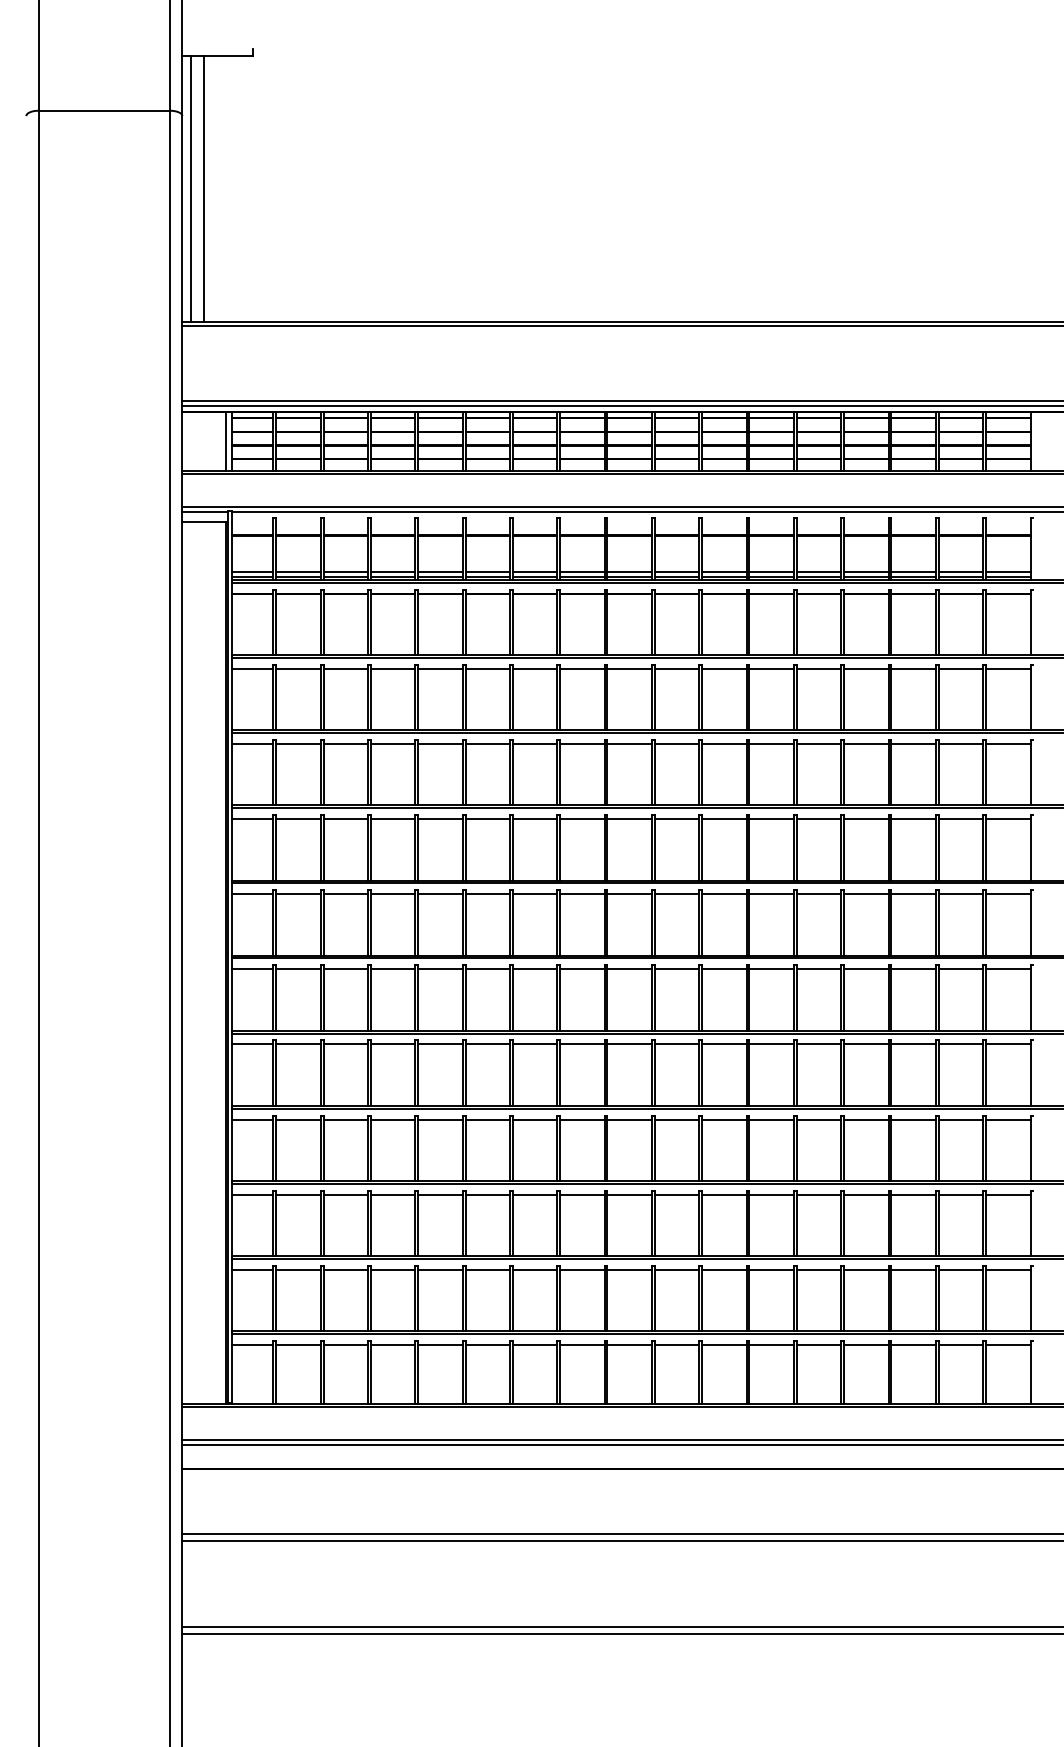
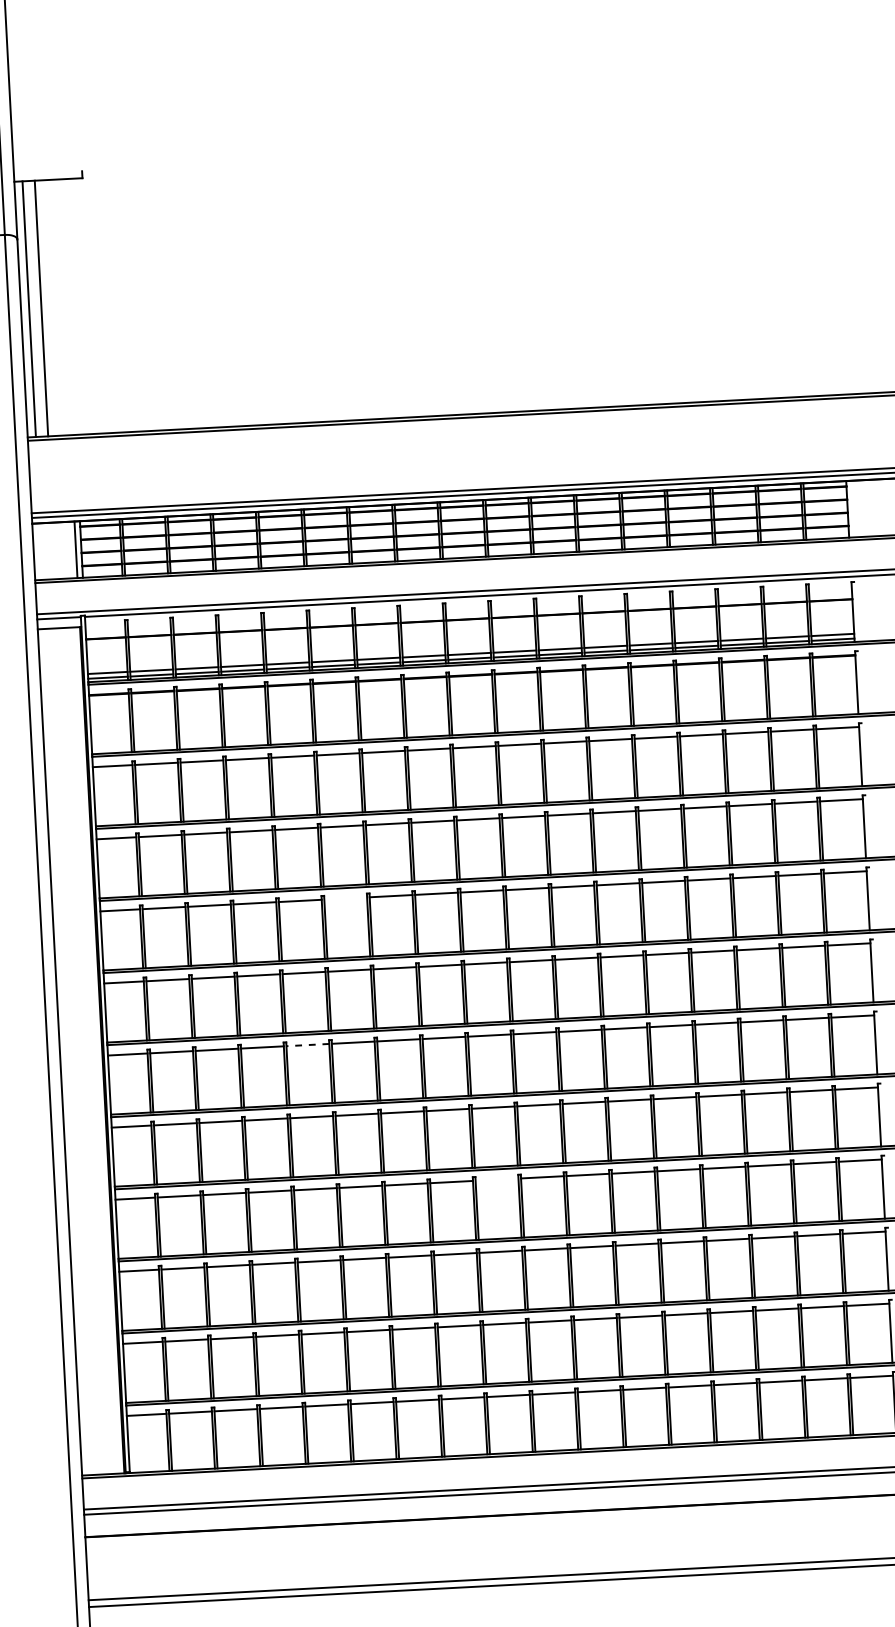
line: (487, 819) -> (345, 899), removed
line: (439, 969) -> (306, 1045), solid -> dashed
line: (629, 1119) -> (496, 1179), removed

